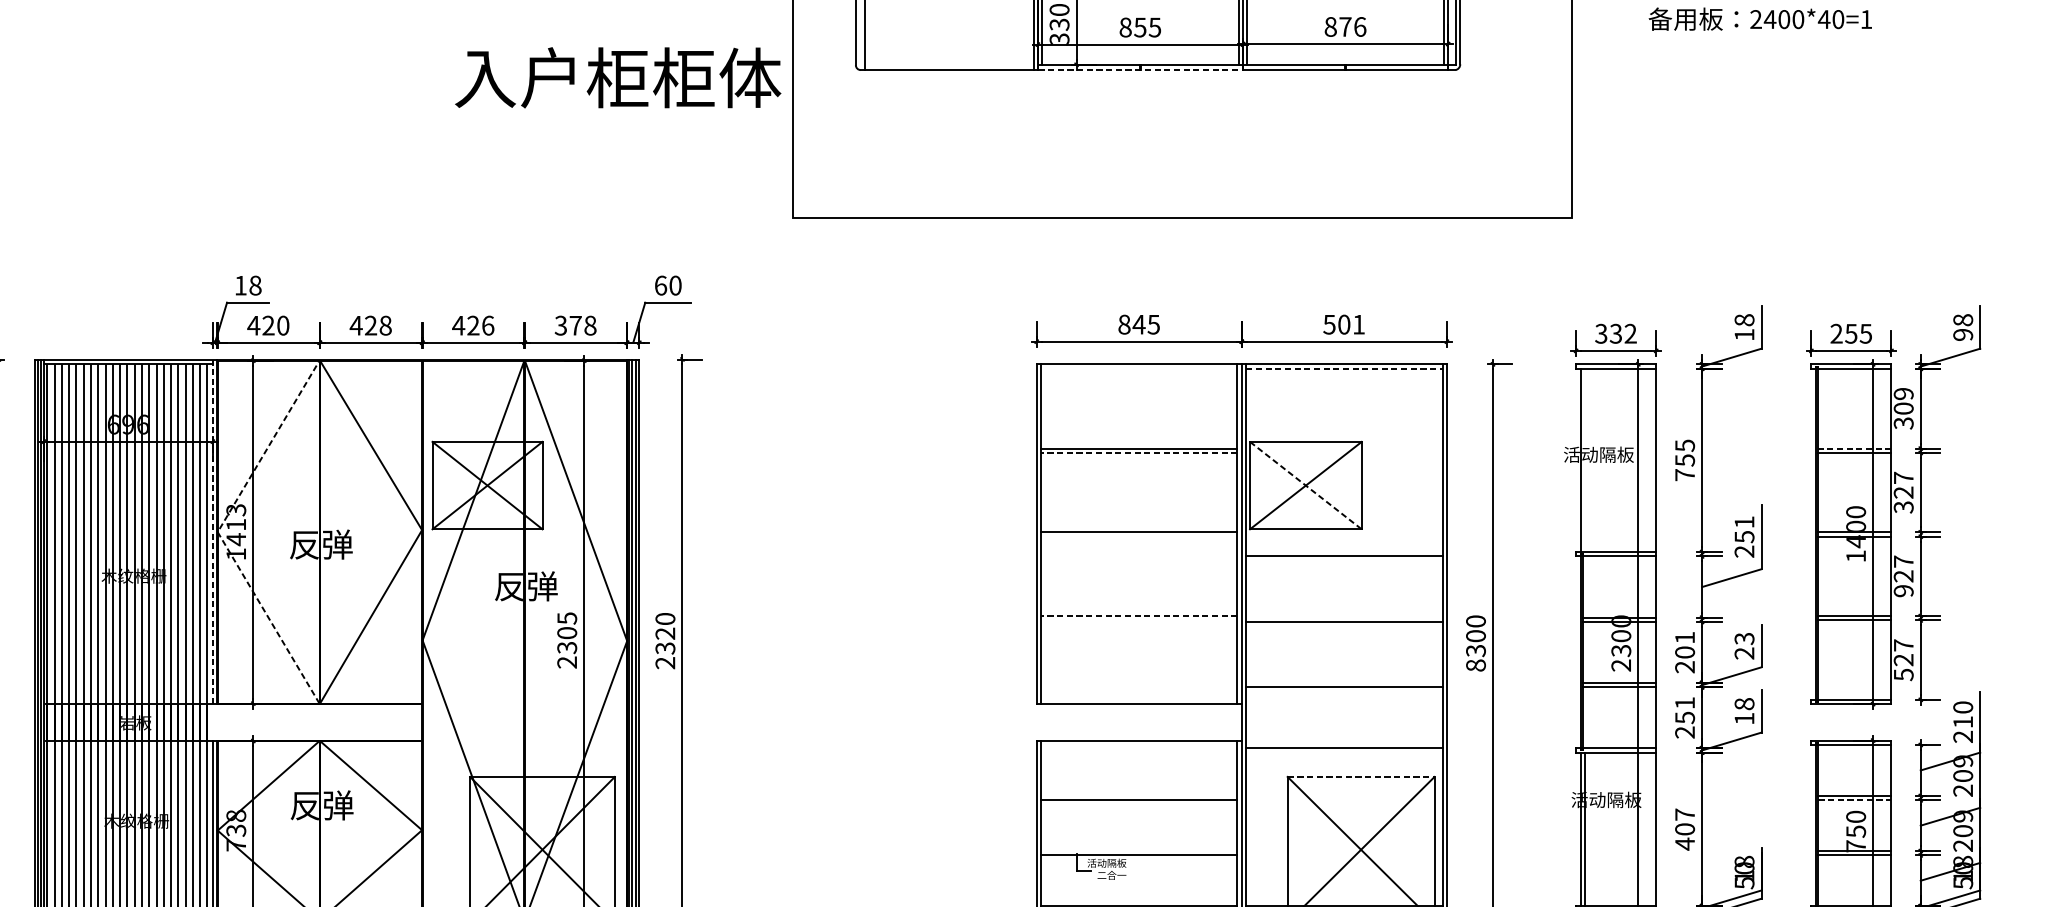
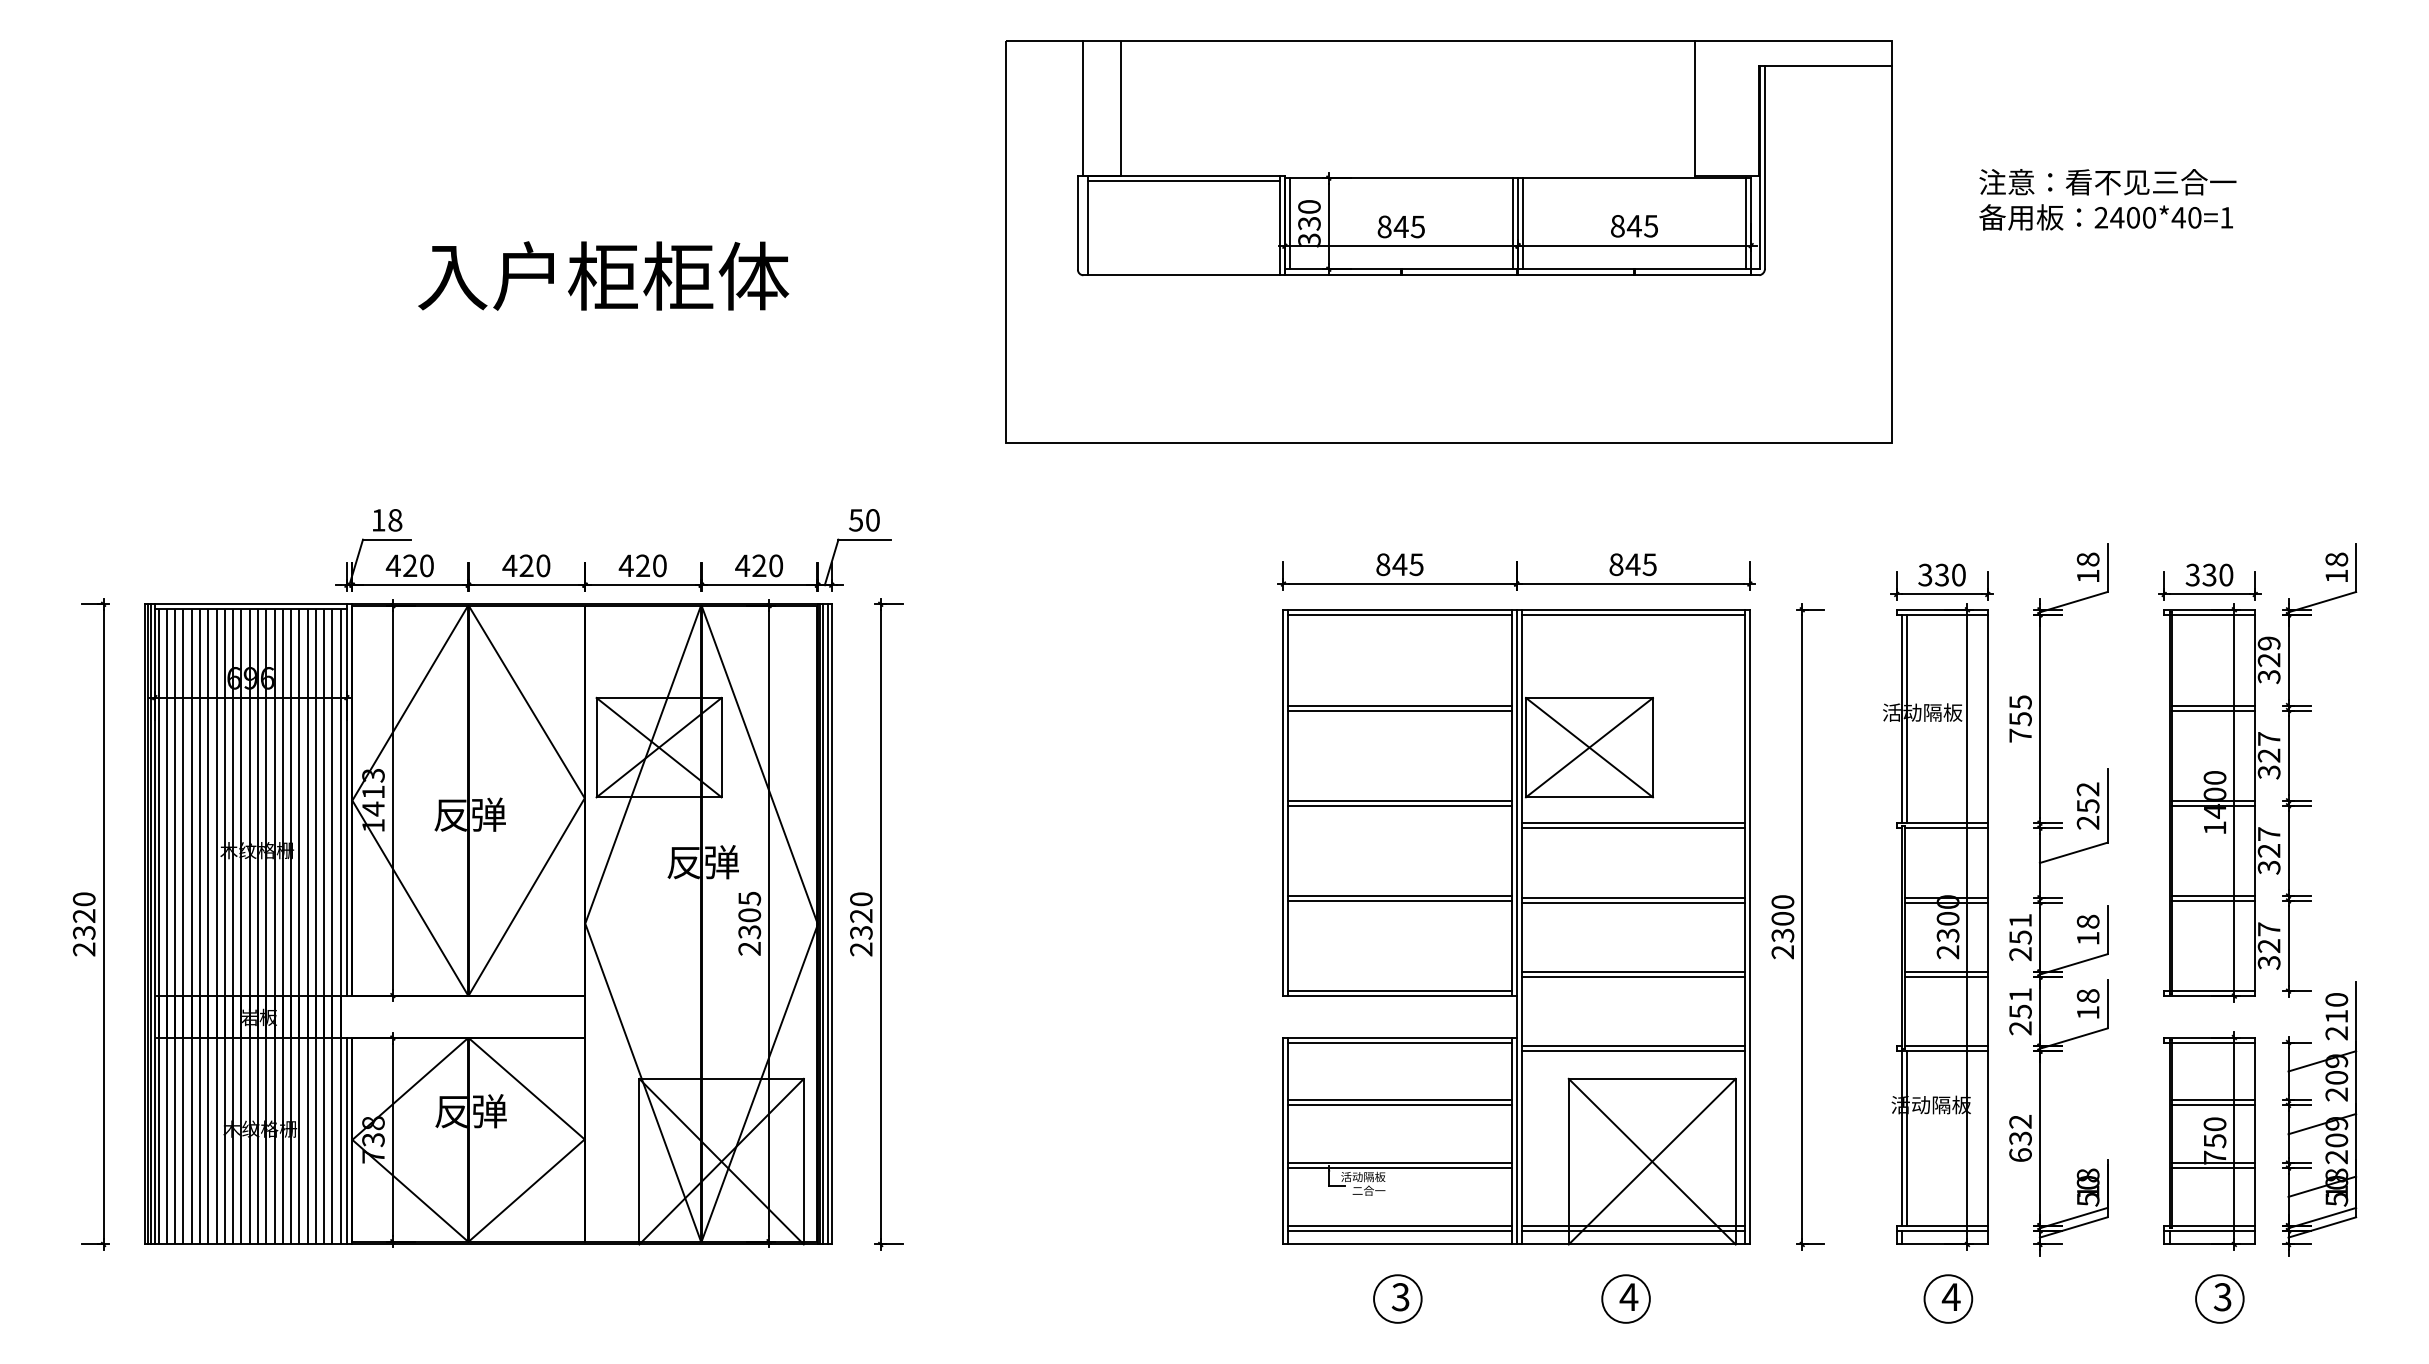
text: (1352, 26) -> (1642, 225), 876 -> 845
text: (1139, 27) -> (1400, 226), 855 -> 845
line: (1140, 70) -> (1401, 275), dashed -> solid
text: (618, 77) -> (603, 275), moved
text: (661, 285) -> (856, 520), 60 -> 50
text: (1343, 324) -> (1632, 564), 501 -> 845
text: (385, 325) -> (543, 565), 428 -> 420
text: (487, 325) -> (659, 565), 426 -> 420
text: (575, 325) -> (759, 565), 378 -> 420
text: (1630, 333) -> (1958, 574), 332 -> 330
text: (1851, 333) -> (2209, 574), 255 -> 330
text: (1962, 335) -> (2336, 576), 98 -> 18
line: (1138, 368) -> (1399, 614), added
line: (1344, 368) -> (1633, 614), dashed -> solid
text: (1903, 408) -> (2268, 660), 309 -> 329
line: (1854, 448) -> (2213, 705), dashed -> solid
line: (1139, 452) -> (1400, 710), dashed -> solid
line: (1585, 459) -> (1907, 718), added
line: (1305, 485) -> (1589, 747), dashed -> solid
text: (1743, 522) -> (2087, 789), 251 -> 252
line: (212, 532) -> (346, 800), dashed -> solid
line: (217, 532) -> (352, 800), dashed -> solid
line: (1138, 536) -> (1399, 805), added
line: (1343, 552) -> (1632, 823), added
text: (1904, 591) -> (2269, 867), 927 -> 327
line: (1139, 615) -> (1400, 895), dashed -> solid
line: (1343, 617) -> (1632, 897), added
line: (1138, 620) -> (1399, 900), added
text: (1743, 645) -> (2087, 929), 23 -> 18
text: (1684, 652) -> (2020, 937), 201 -> 251
text: (1475, 665) -> (1782, 952), 8300 -> 2300
text: (1903, 674) -> (2268, 962), 527 -> 327
line: (1343, 683) -> (1632, 972), added
line: (1138, 700) -> (1399, 991), added
line: (1138, 744) -> (1399, 1042), added
line: (1343, 752) -> (1632, 1051), added
line: (1361, 776) -> (1652, 1078), dashed -> solid
line: (1138, 795) -> (1399, 1100), added
line: (1854, 800) -> (2213, 1105), dashed -> solid
text: (1684, 829) -> (2020, 1138), 407 -> 632
line: (1138, 851) -> (1399, 1163), added

